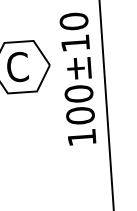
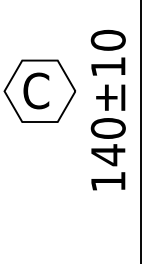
text: (79, 116) -> (107, 155), 100±10 -> 140±10

